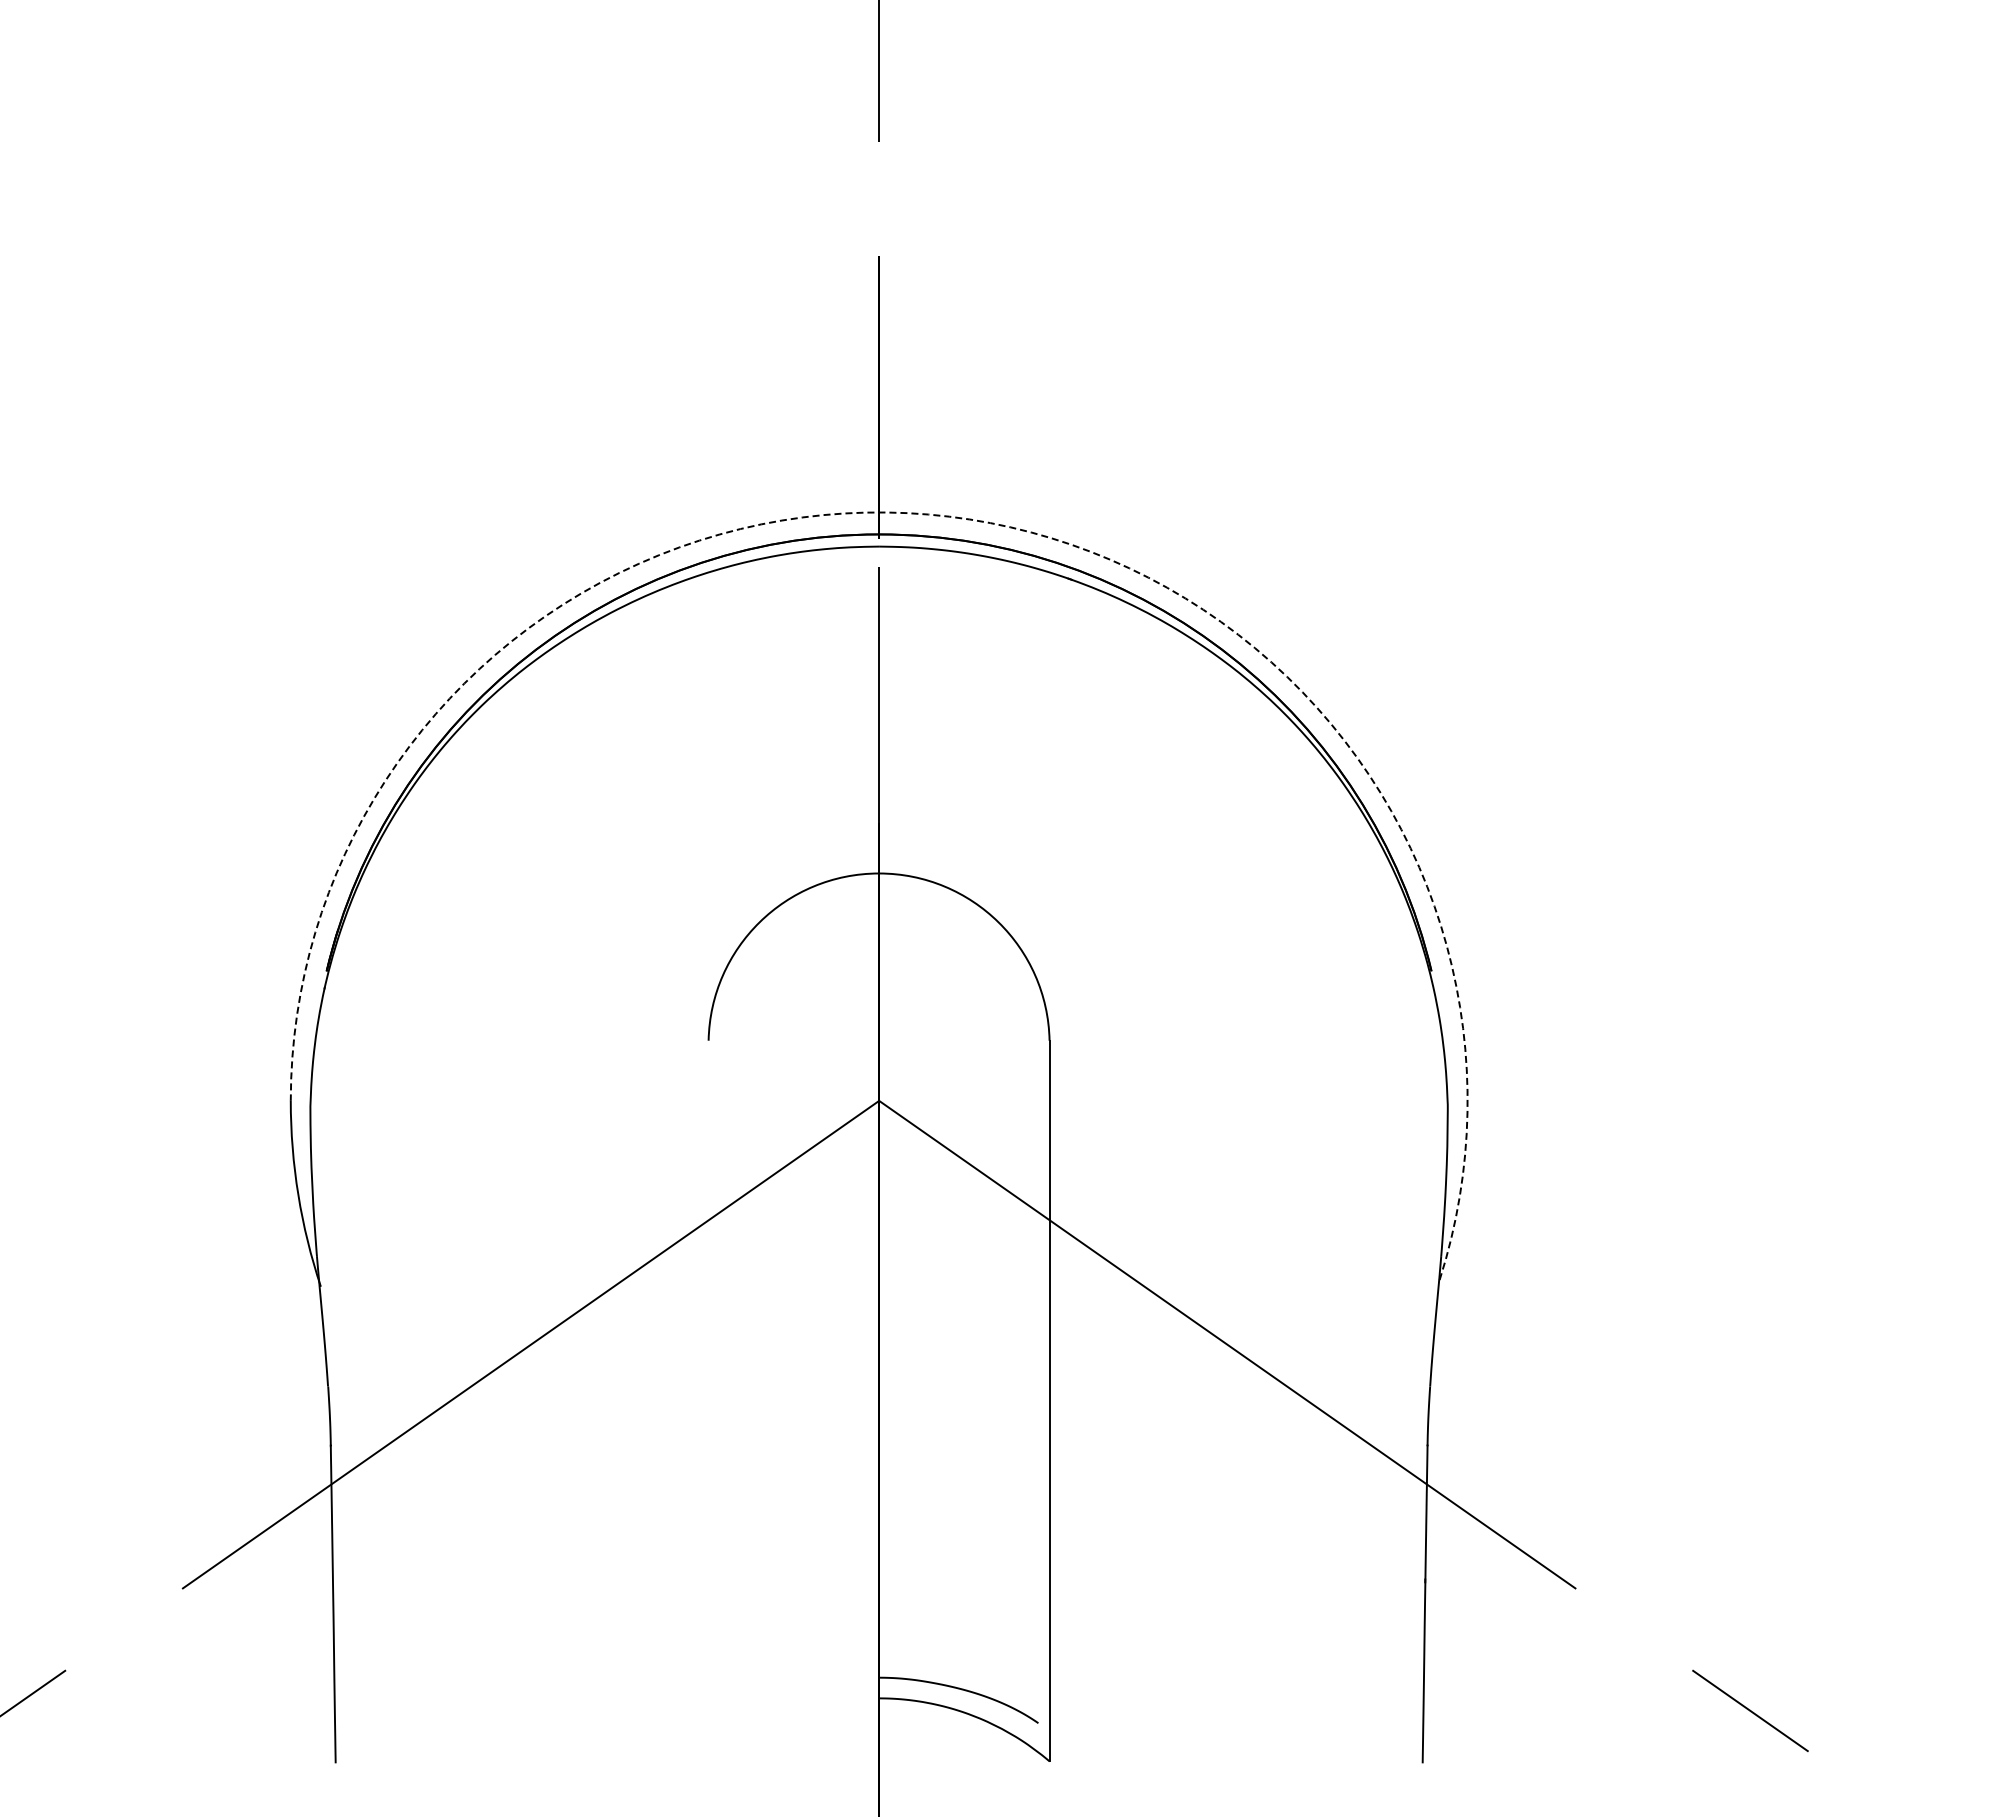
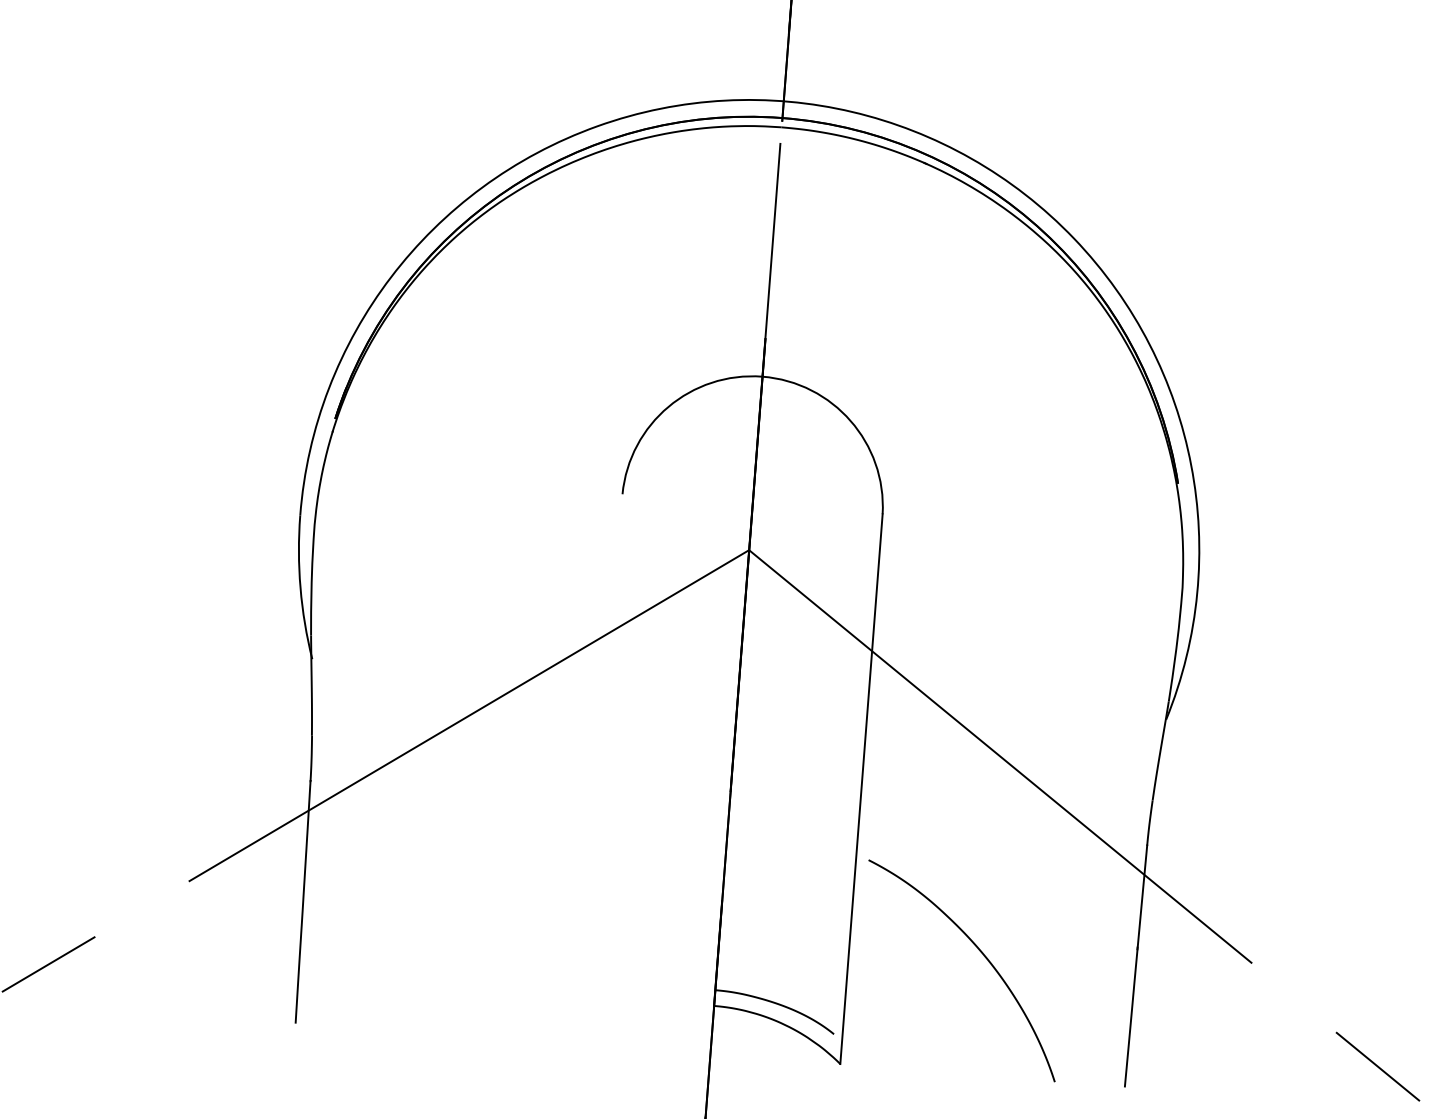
arc: (969, 519) -> (852, 111), dashed -> solid
curve: (1222, 1602) -> (981, 952), added

